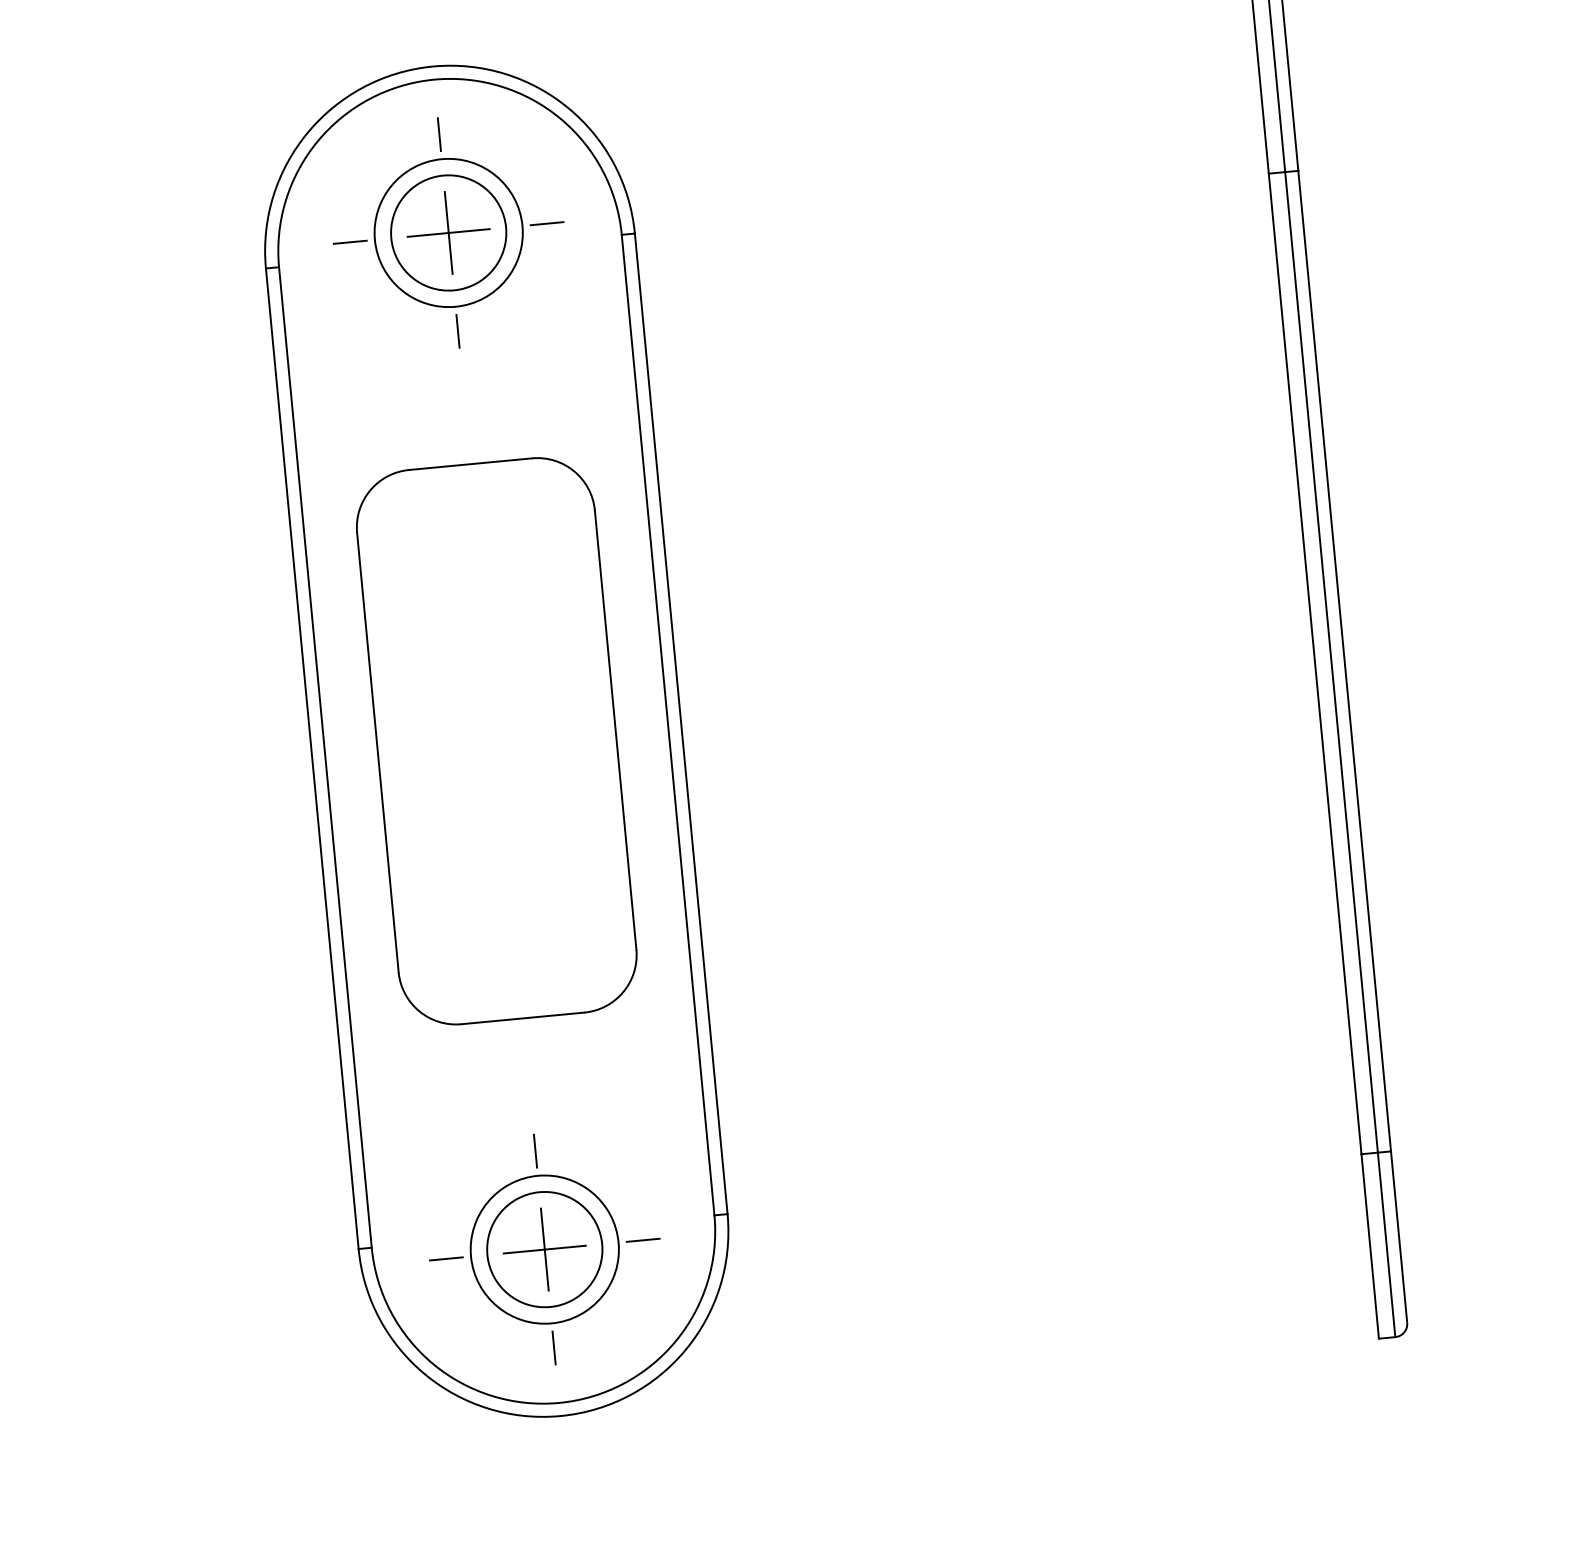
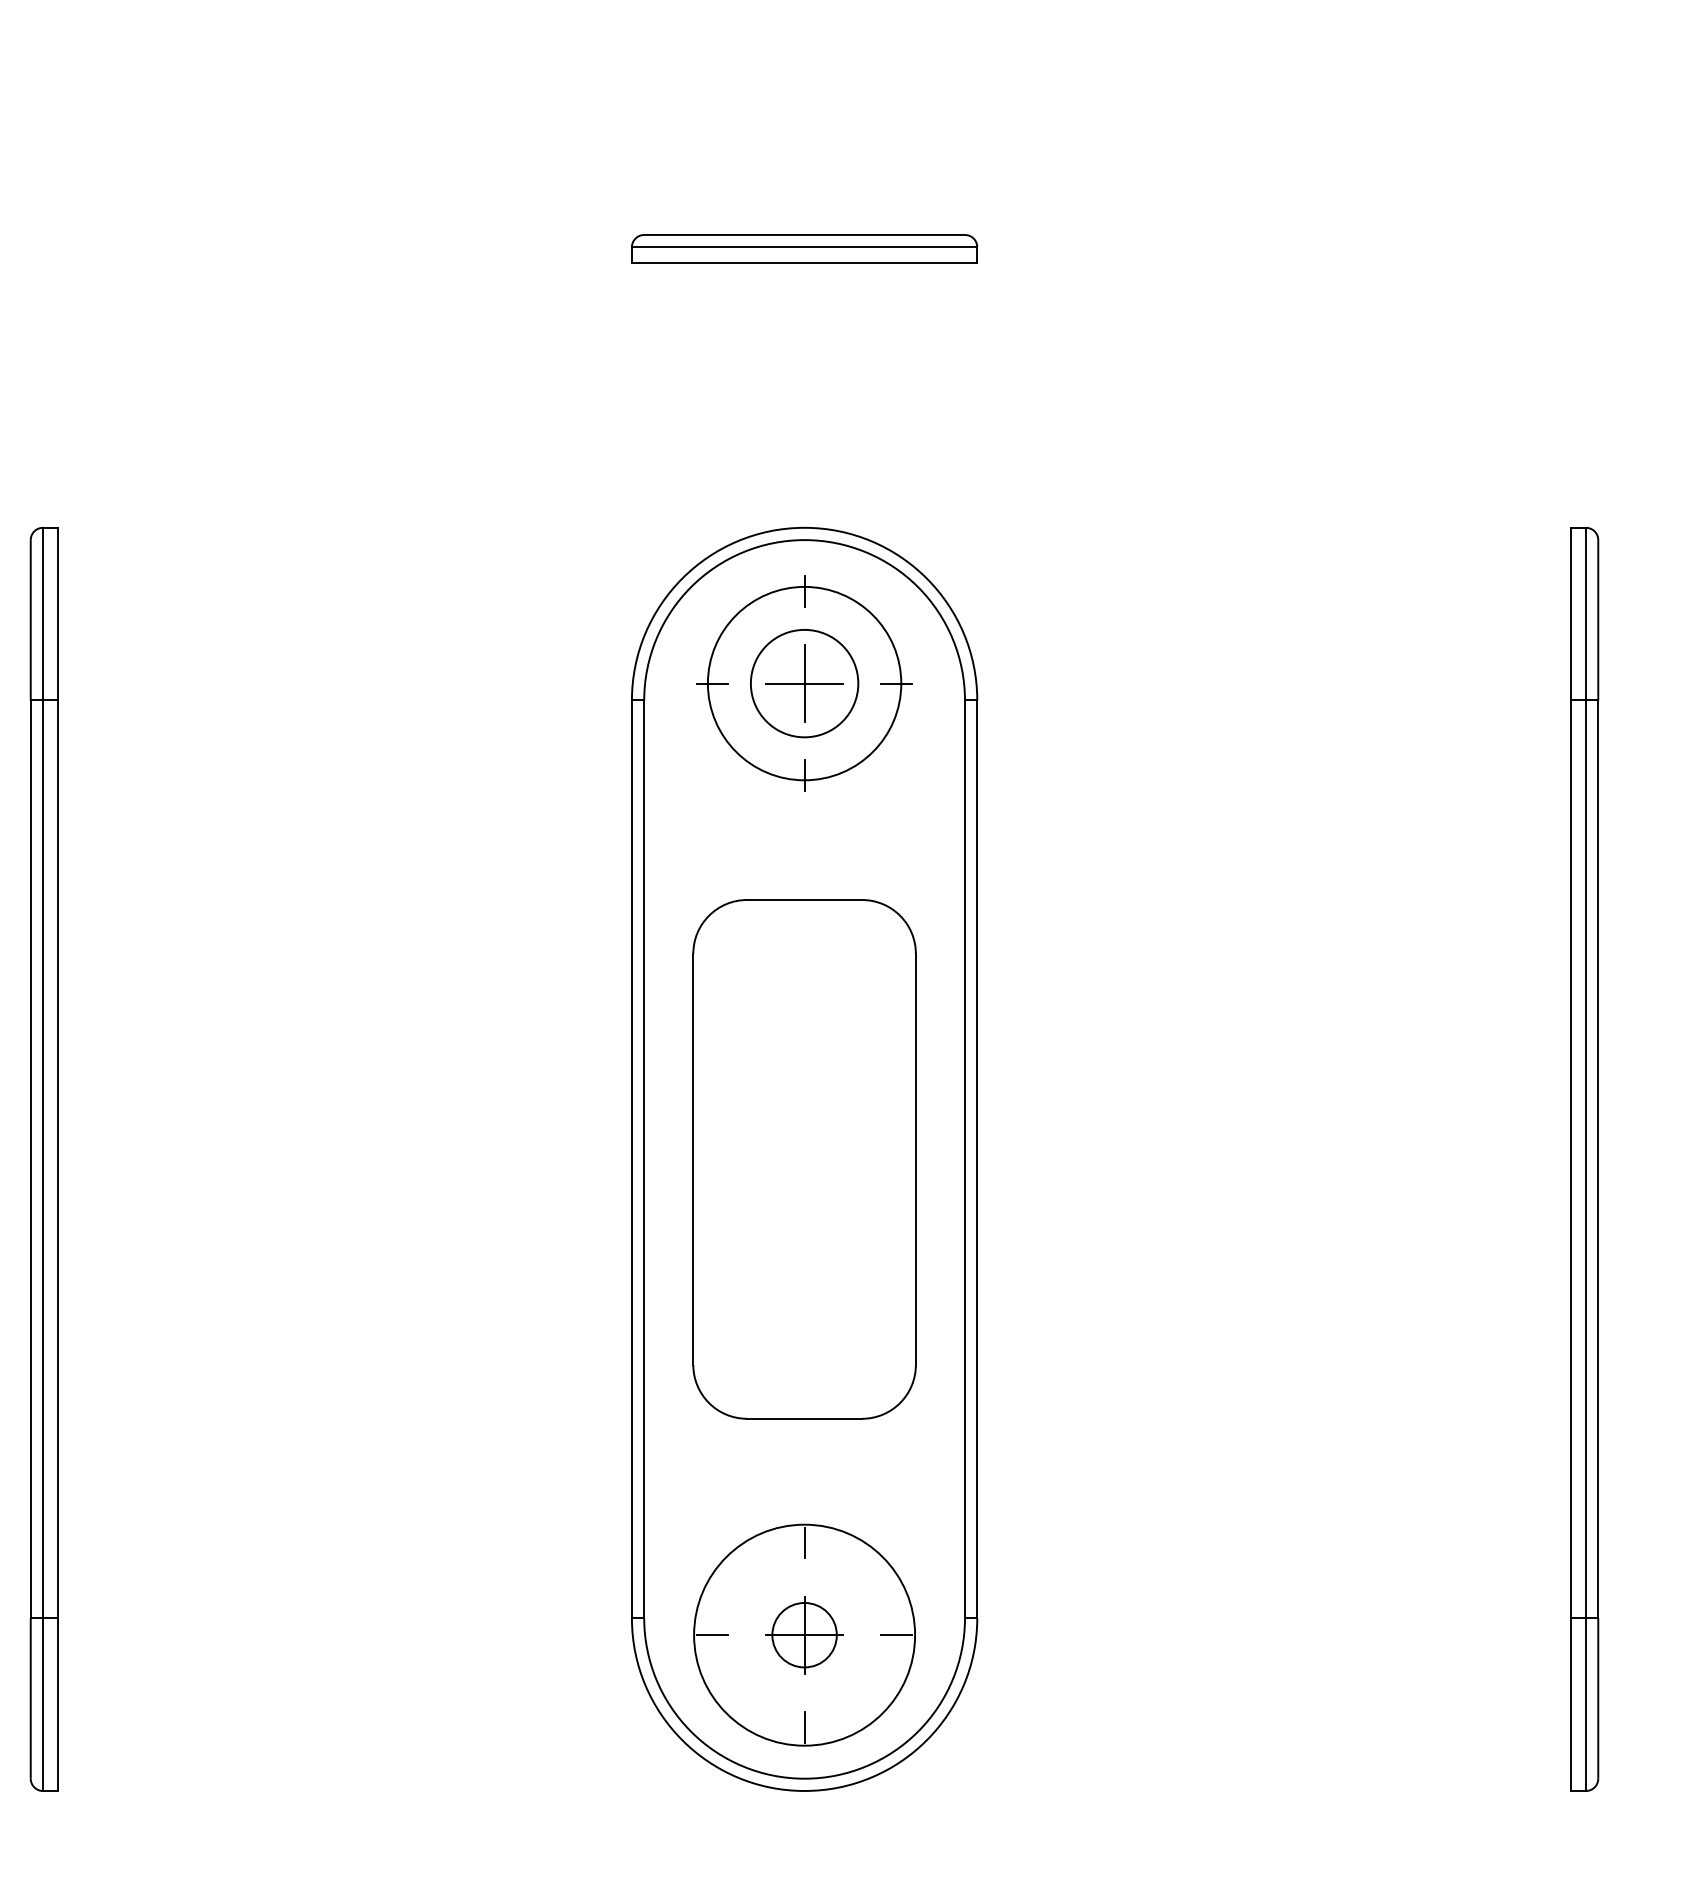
circle: (448, 232) -> (804, 683), size x1.4
circle: (544, 1248) -> (804, 1634), size x0.6
circle: (544, 1249) -> (804, 1635), size x1.6

